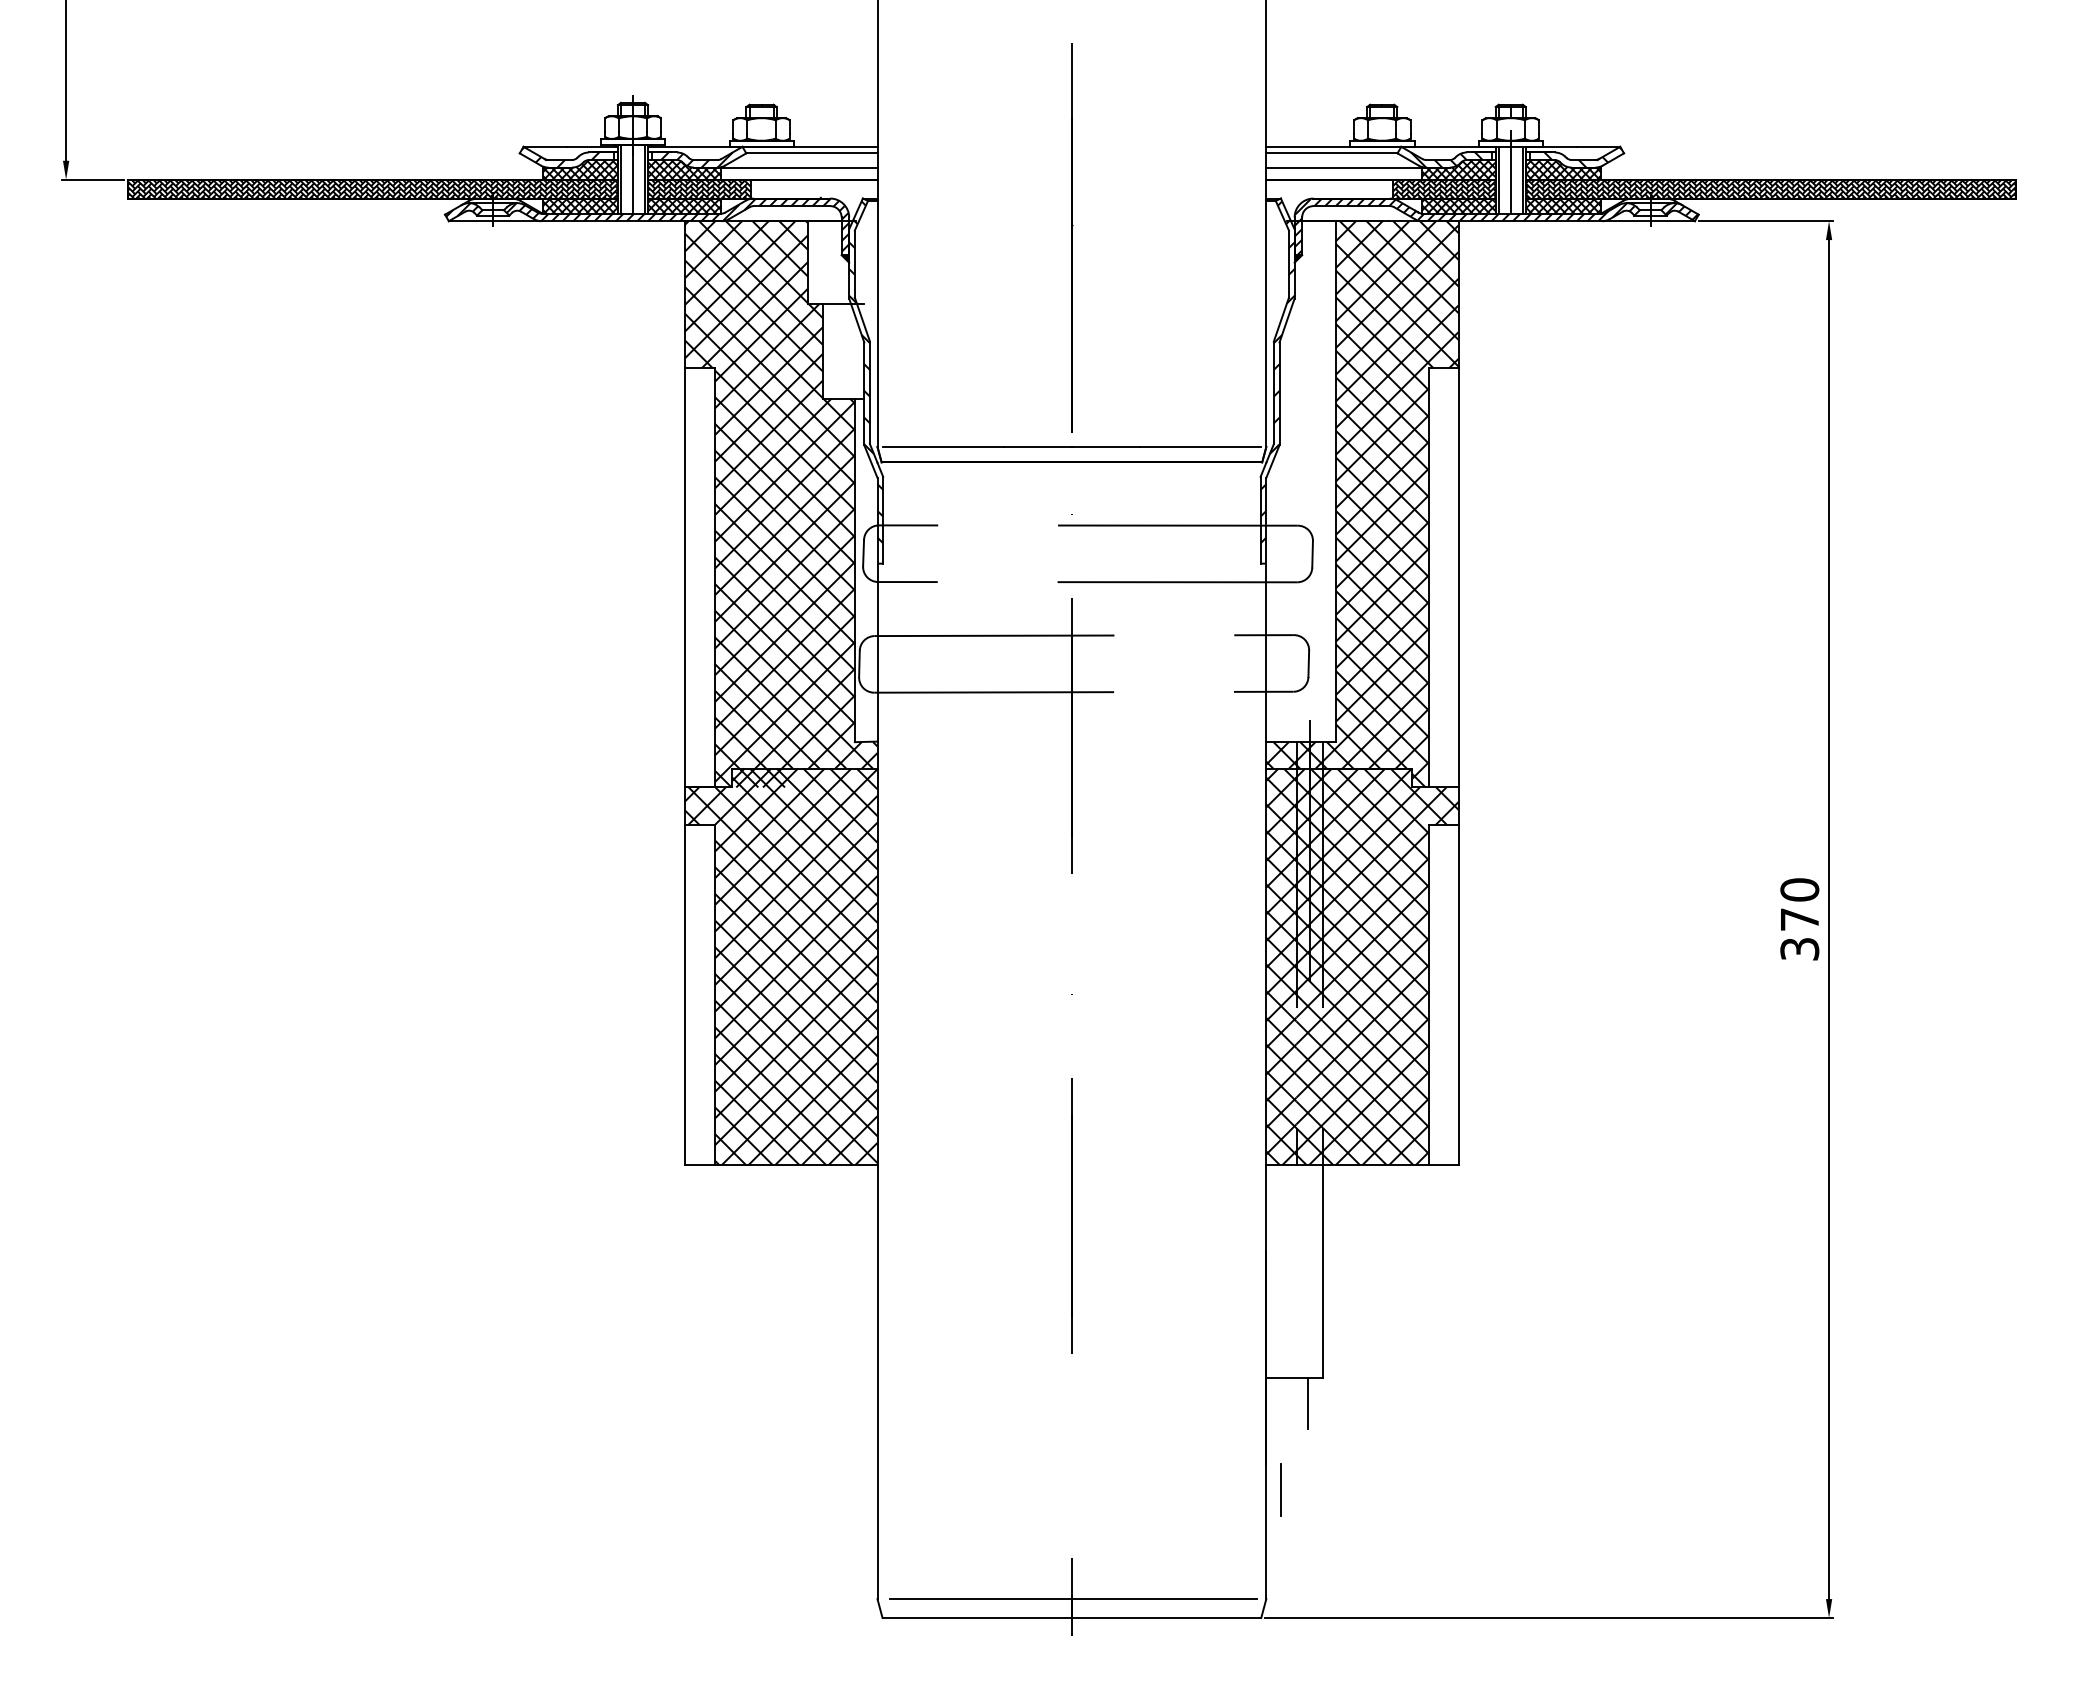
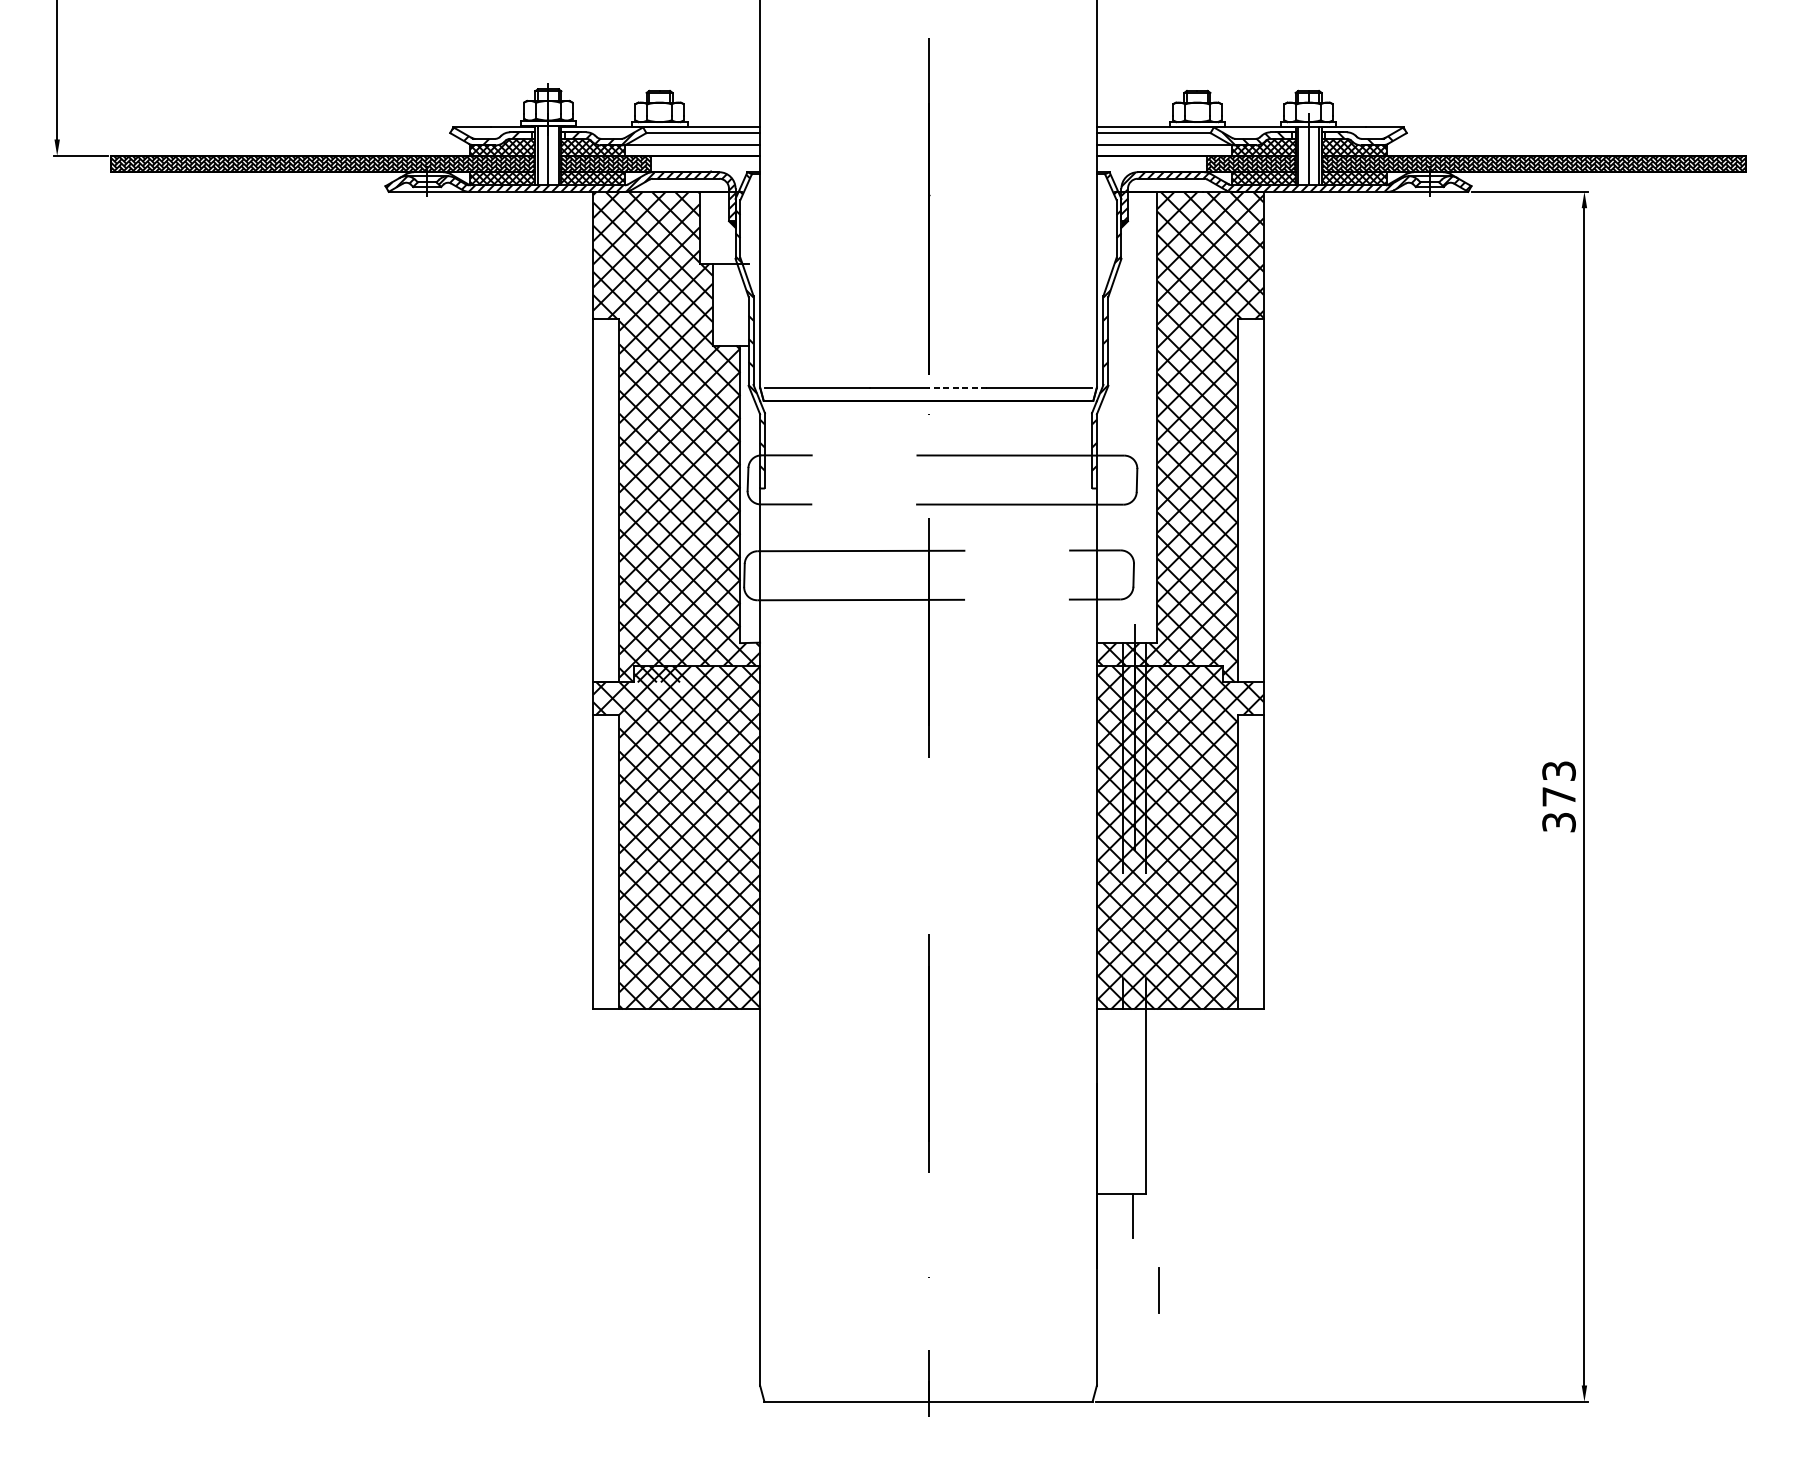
line: (1105, 447) -> (957, 387), solid -> dashed
text: (1799, 889) -> (1558, 770), 370 -> 373
line: (1280, 1489) -> (1157, 1290), moved
line: (1073, 1599) -> (929, 1385), removed

